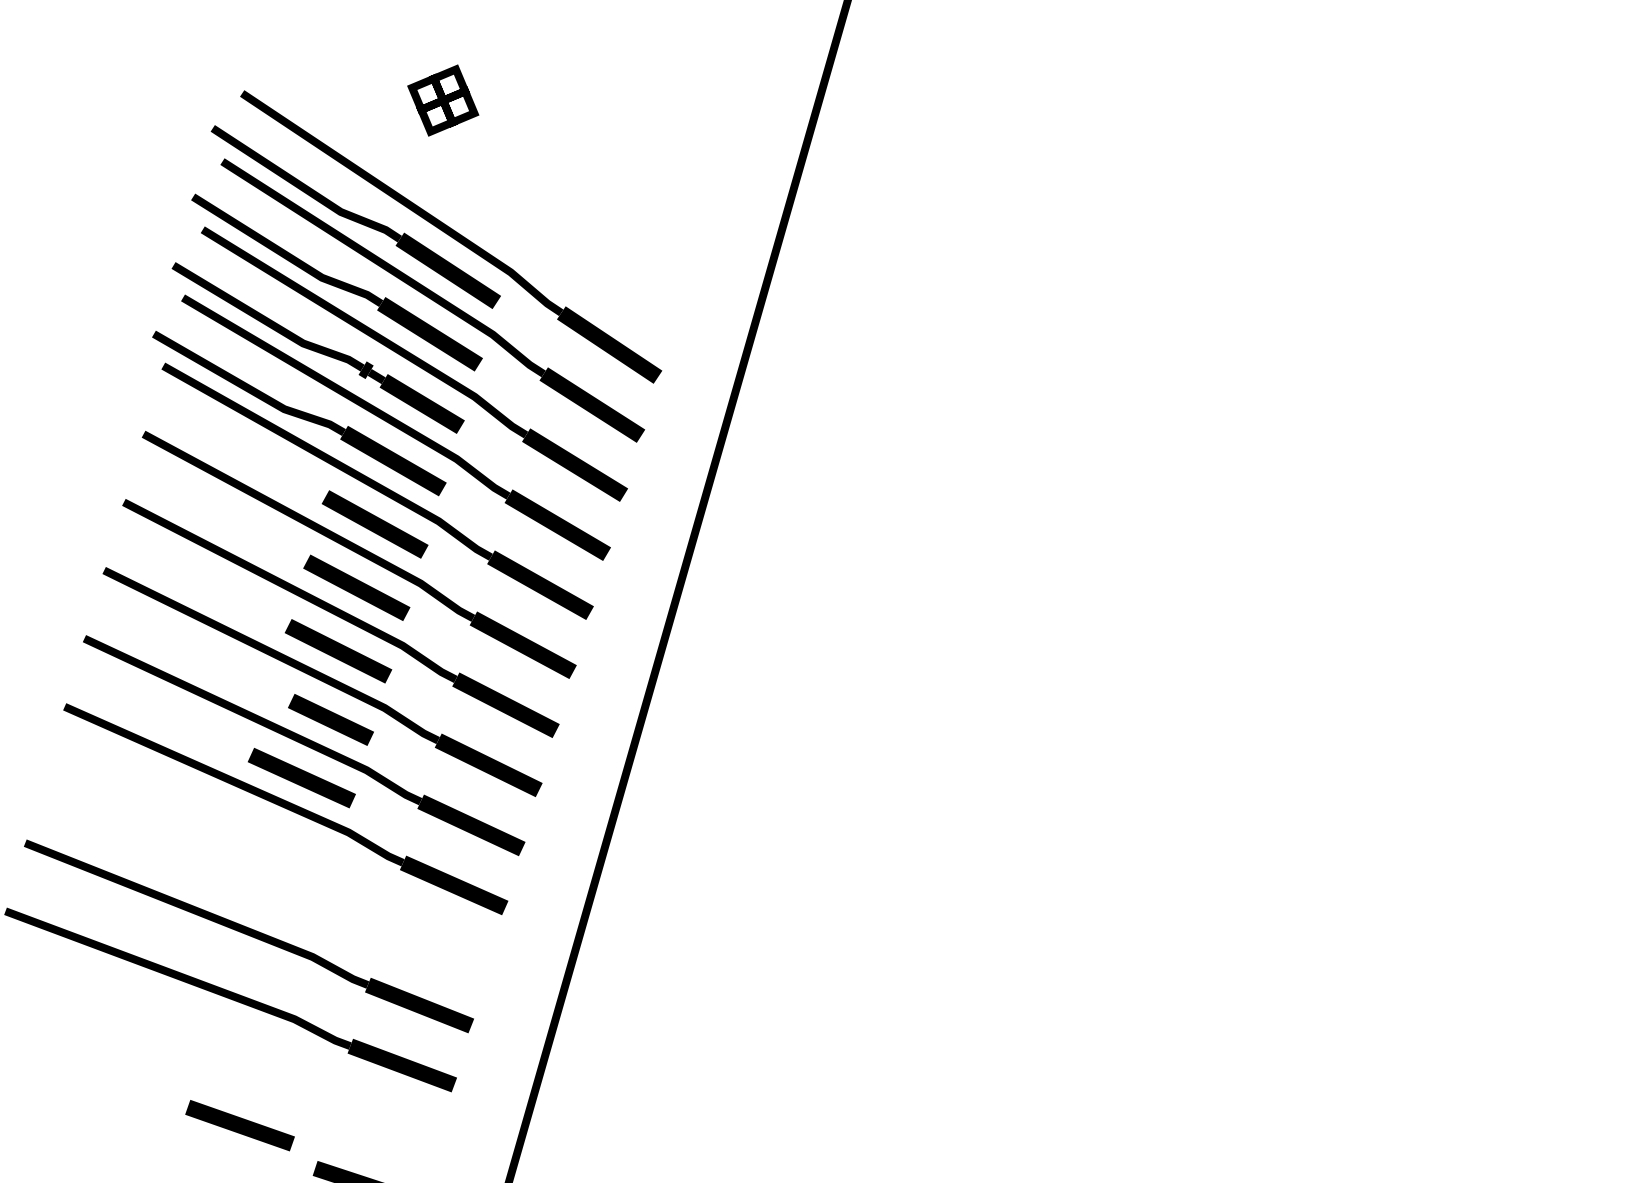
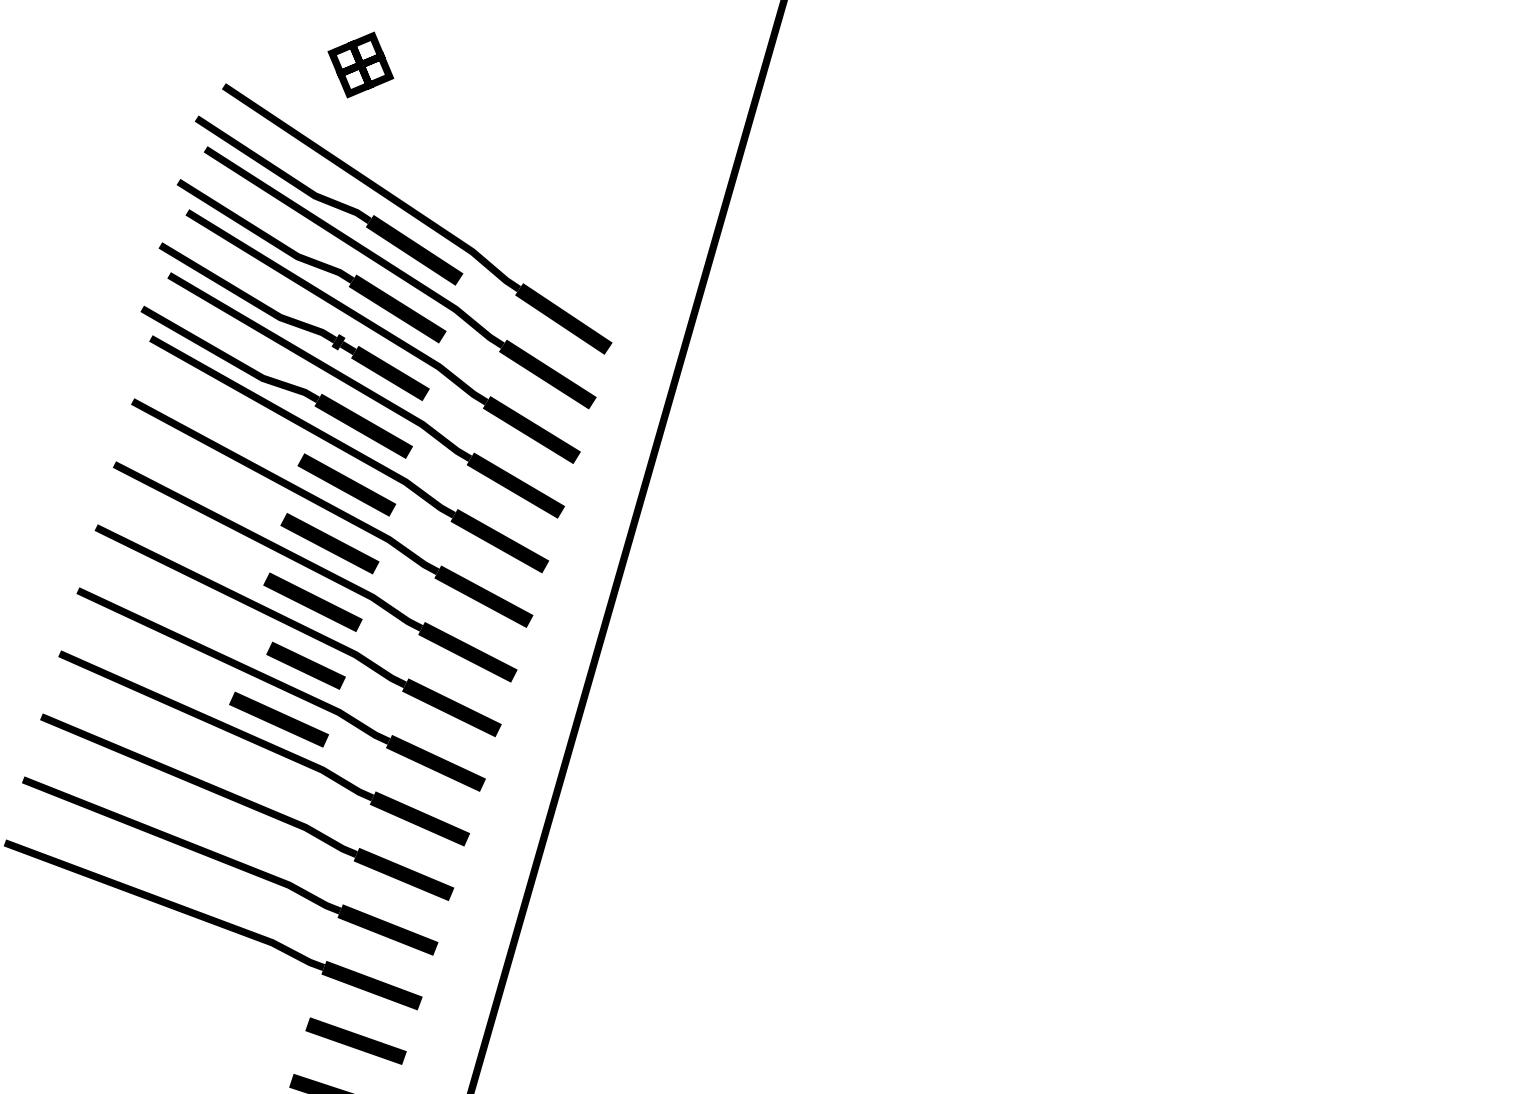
part: (443, 100) -> (361, 64), moved
part: (266, 872) -> (246, 806), added
line: (239, 1125) -> (355, 1041), moved

